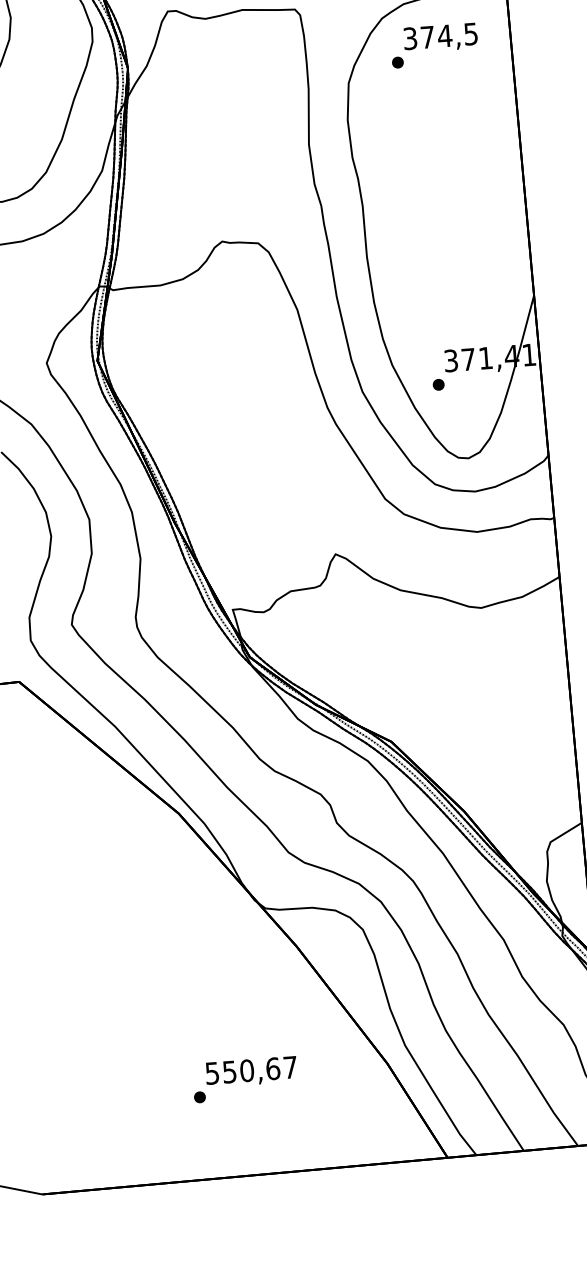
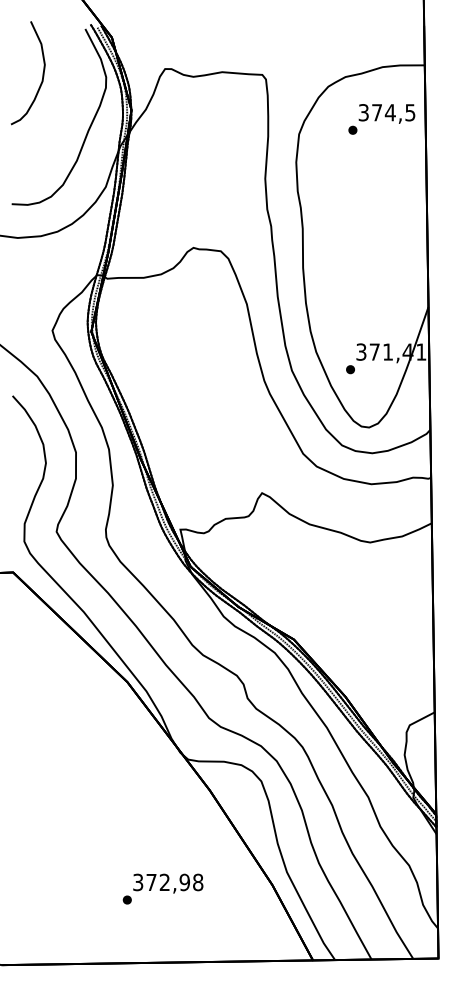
text: (434, 45) -> (381, 119), moved
text: (251, 1070) -> (168, 882), 550,67 -> 372,98

